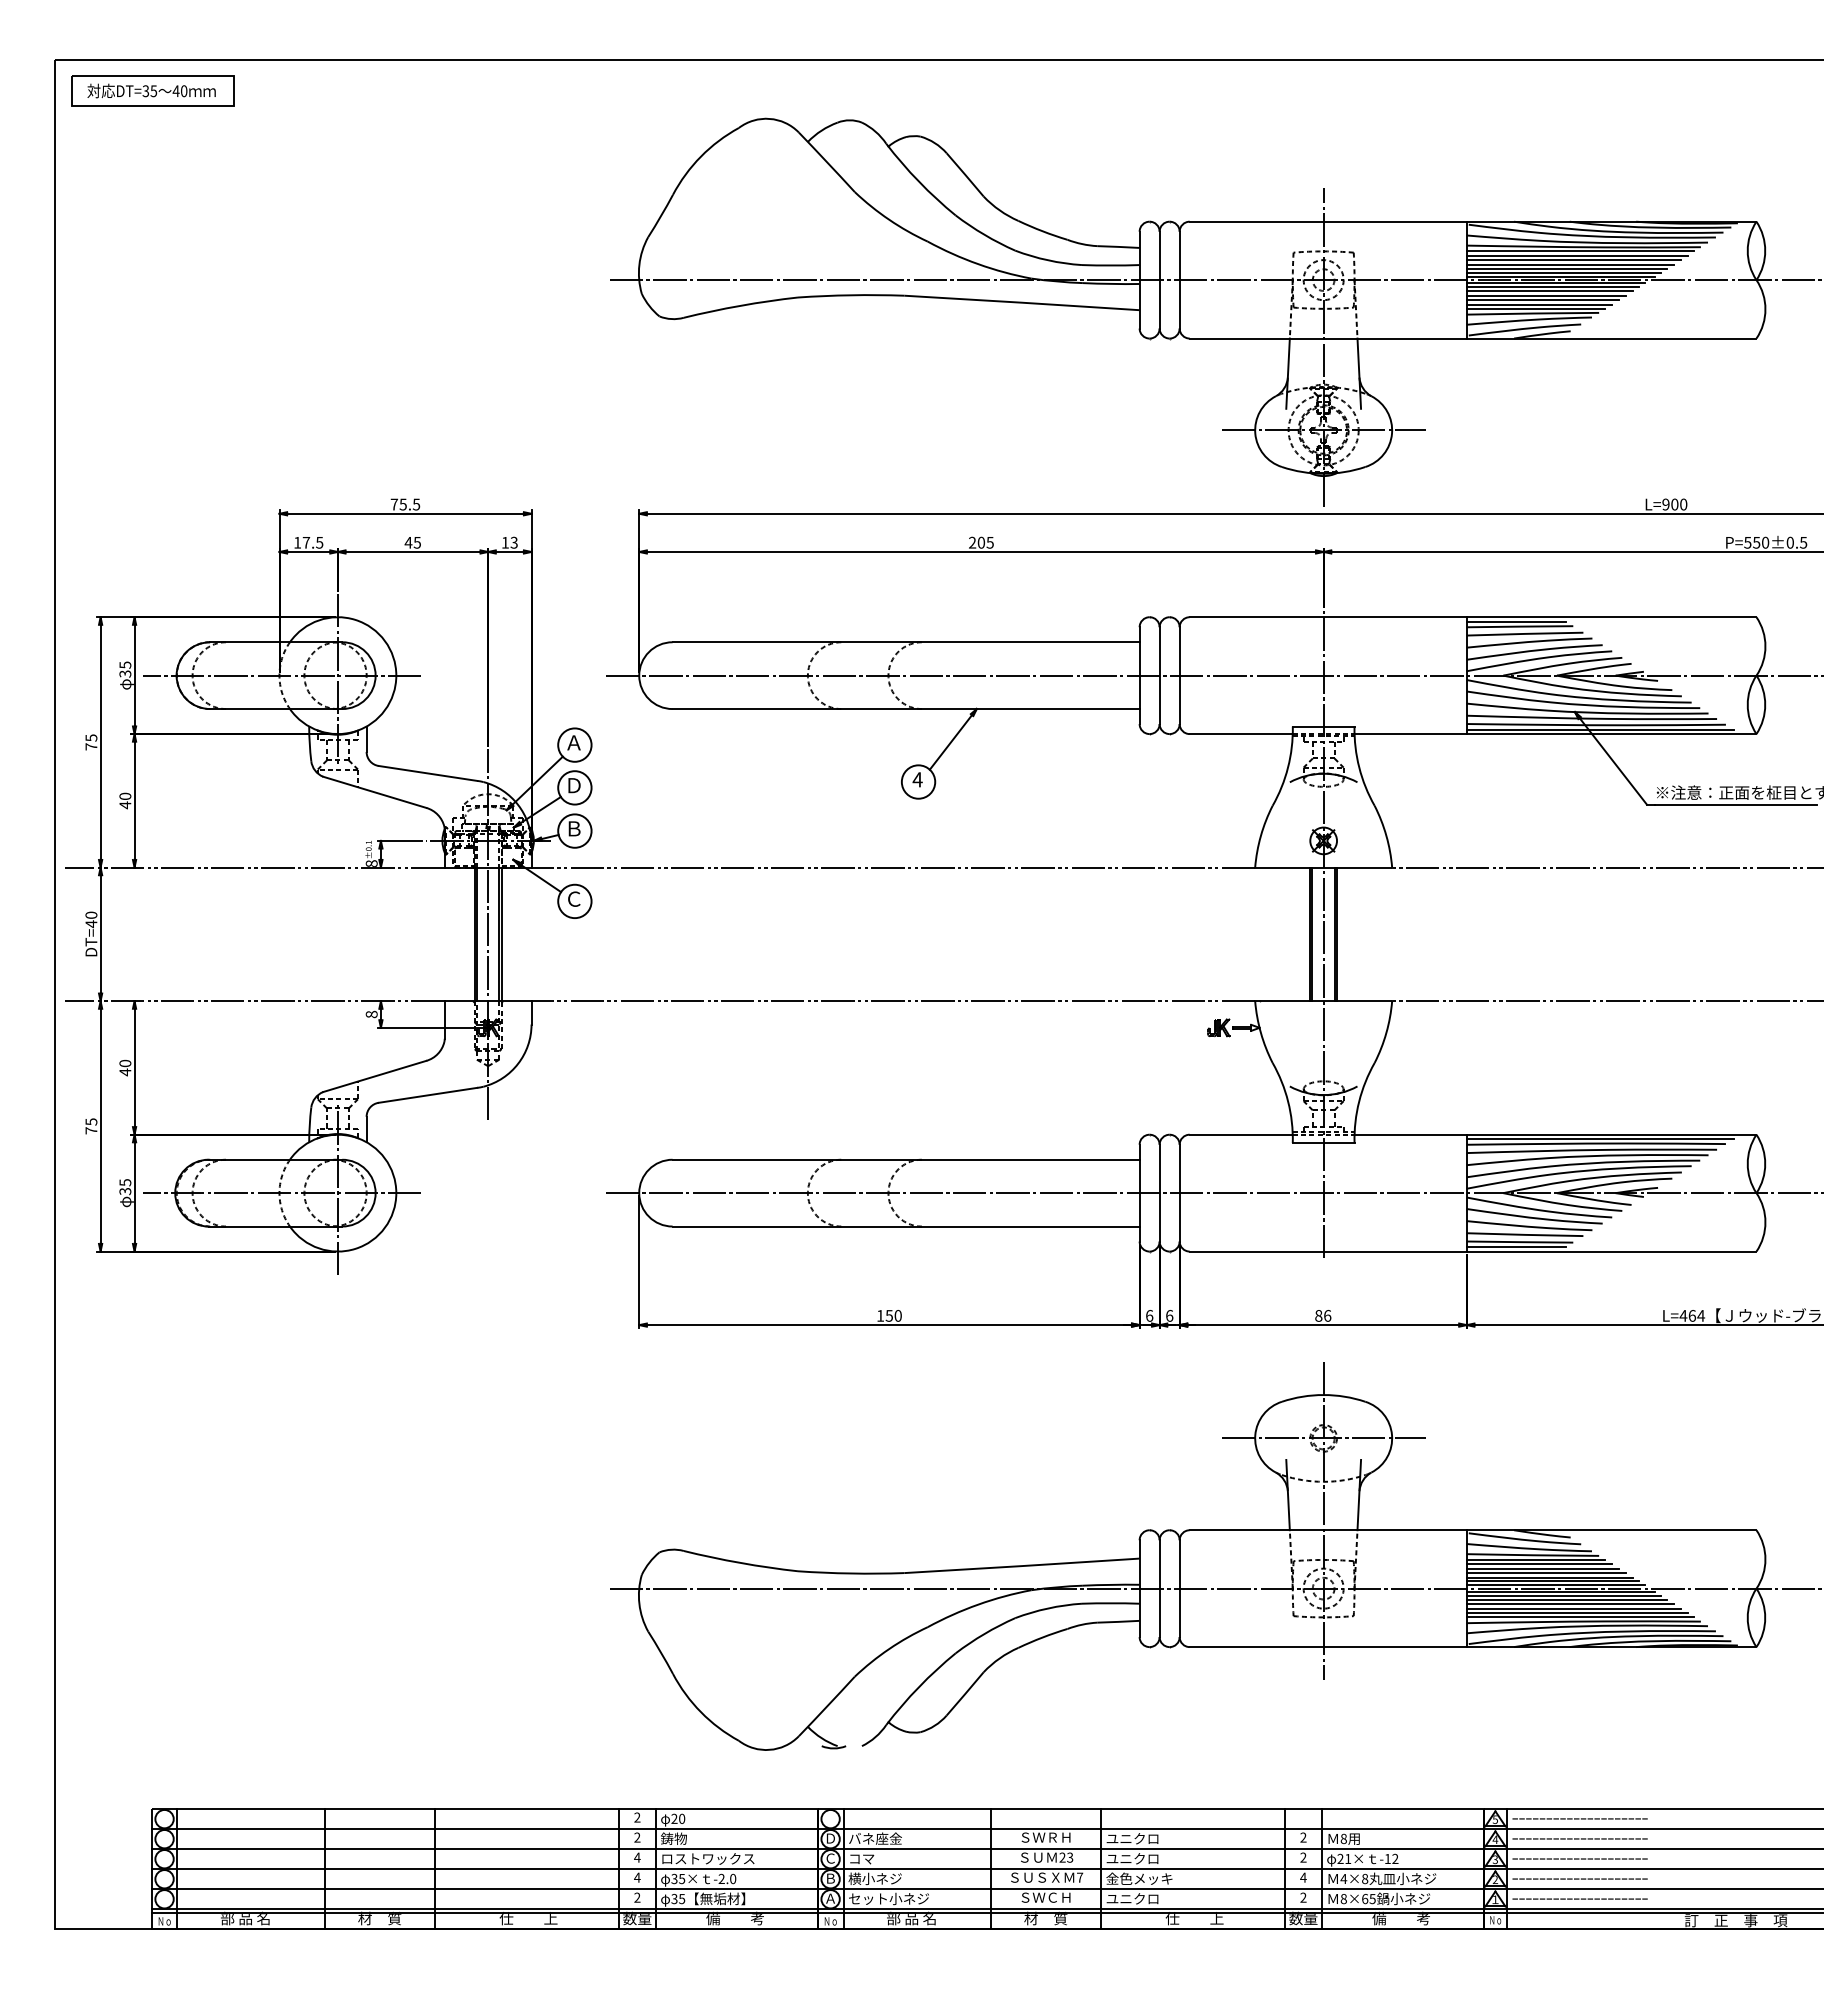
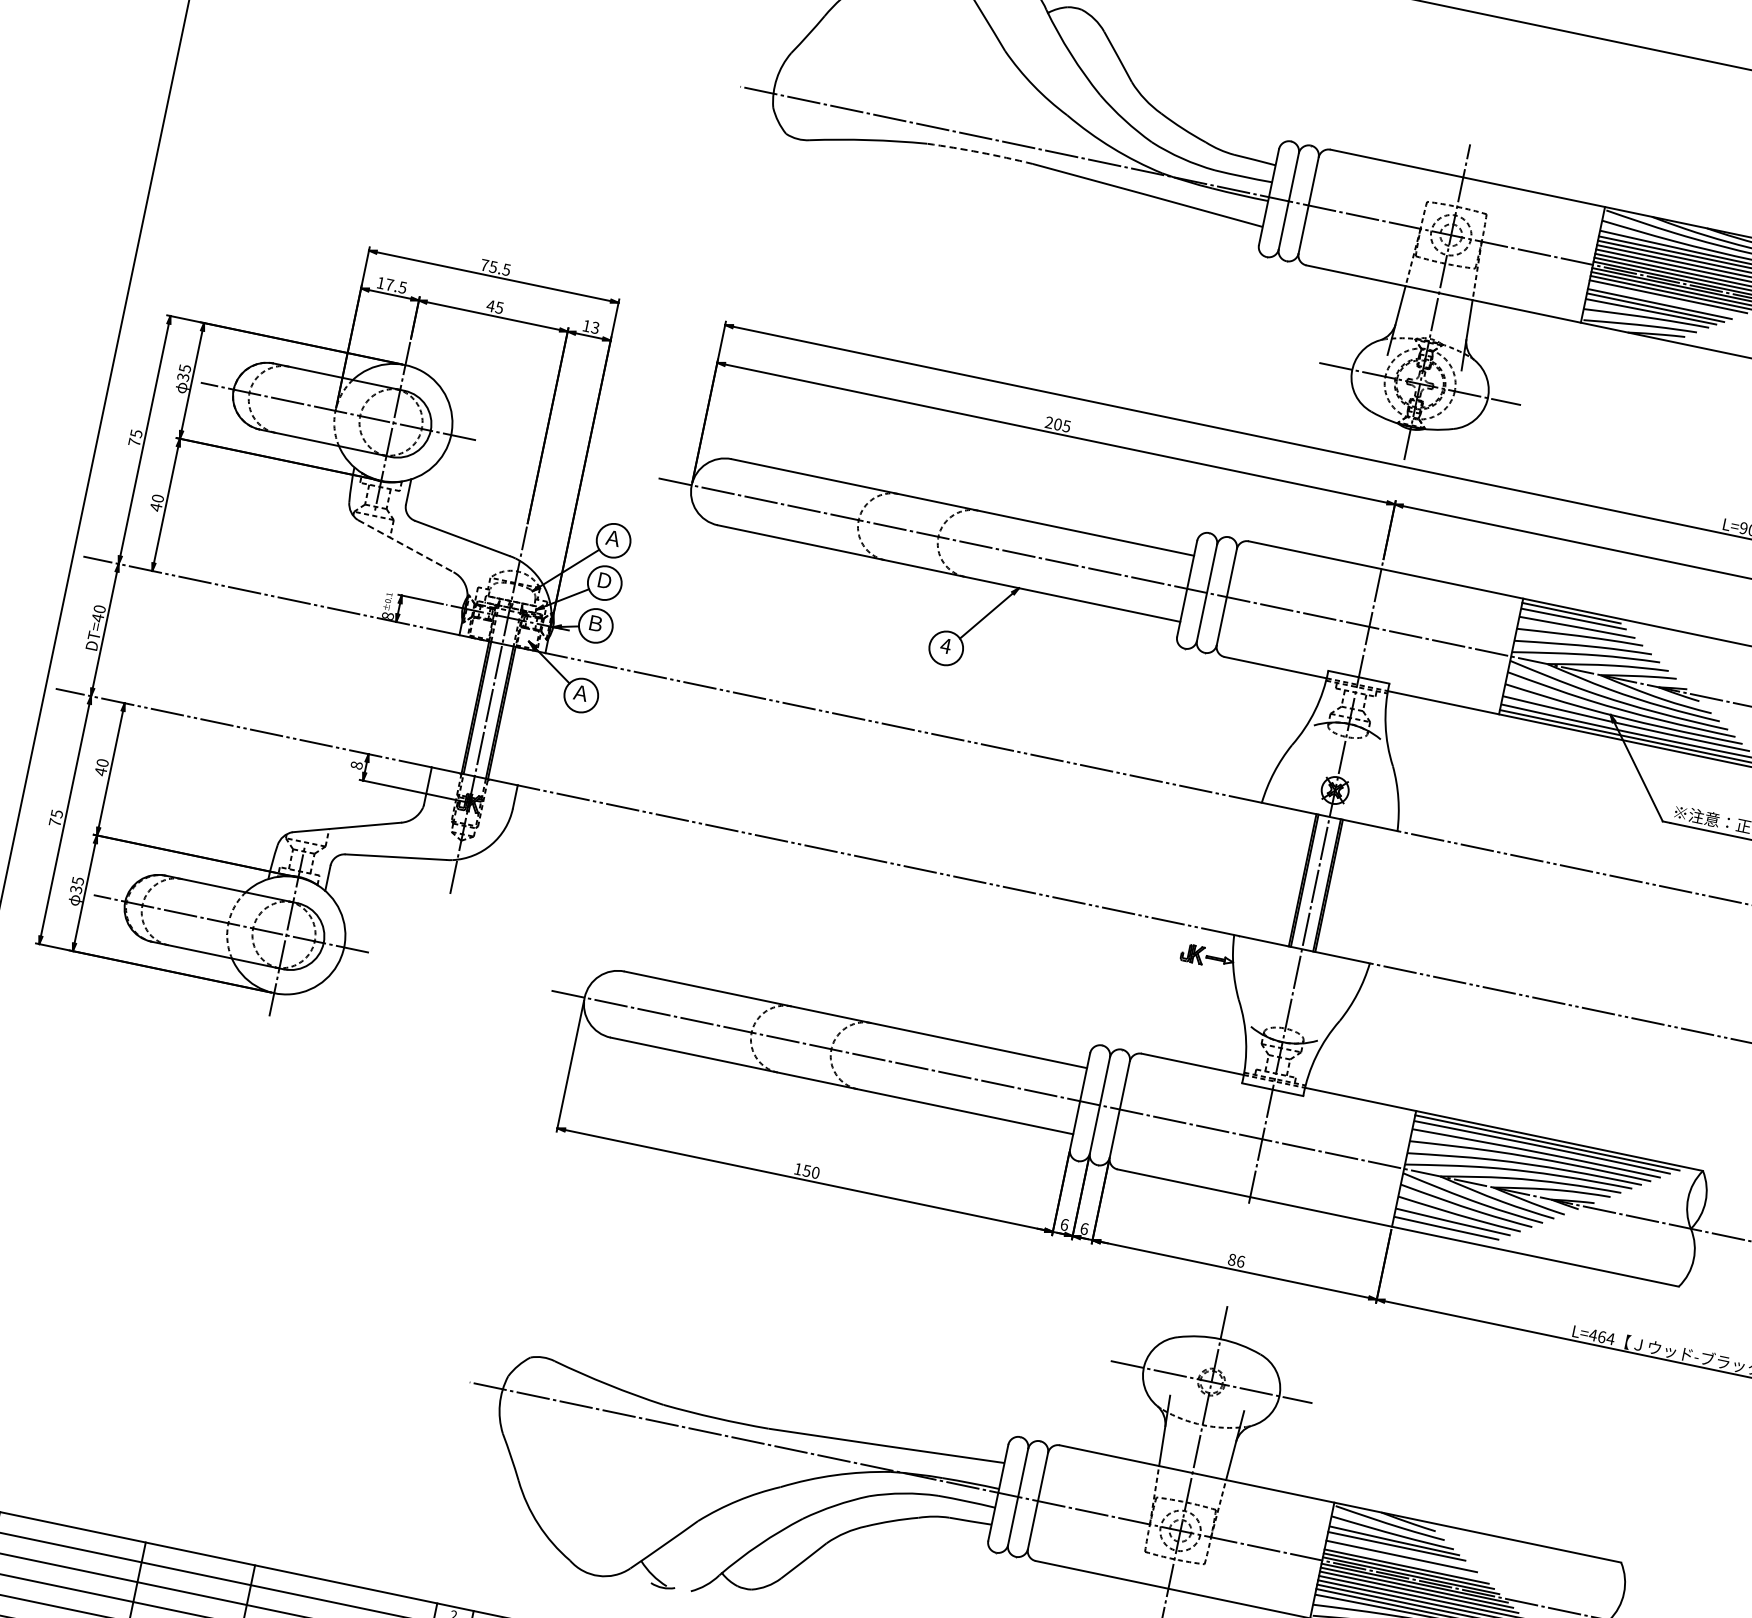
arc: (851, 295) -> (980, 152), solid -> dashed
line: (1542, 300) -> (1663, 300), removed
line: (374, 792) -> (405, 546), solid -> dashed
text: (573, 898) -> (580, 692), Ｃ -> Ａ
line: (1516, 1247) -> (1442, 1232), removed
line: (1539, 1564) -> (1399, 1551), removed
line: (1545, 1573) -> (1403, 1561), removed

